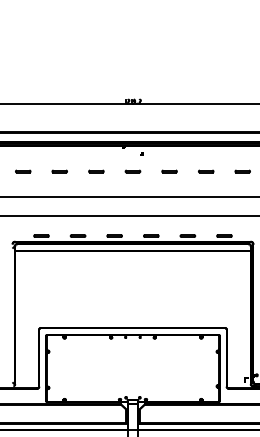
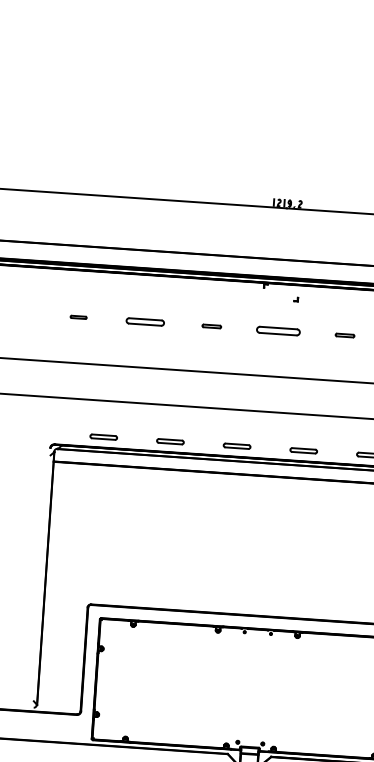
part: (23, 171) -> (78, 317), size x0.6
part: (59, 171) -> (144, 321), size x1.4
part: (96, 171) -> (211, 326), size x0.7
part: (132, 171) -> (277, 330), size x1.6
part: (169, 171) -> (344, 335), size x0.7

